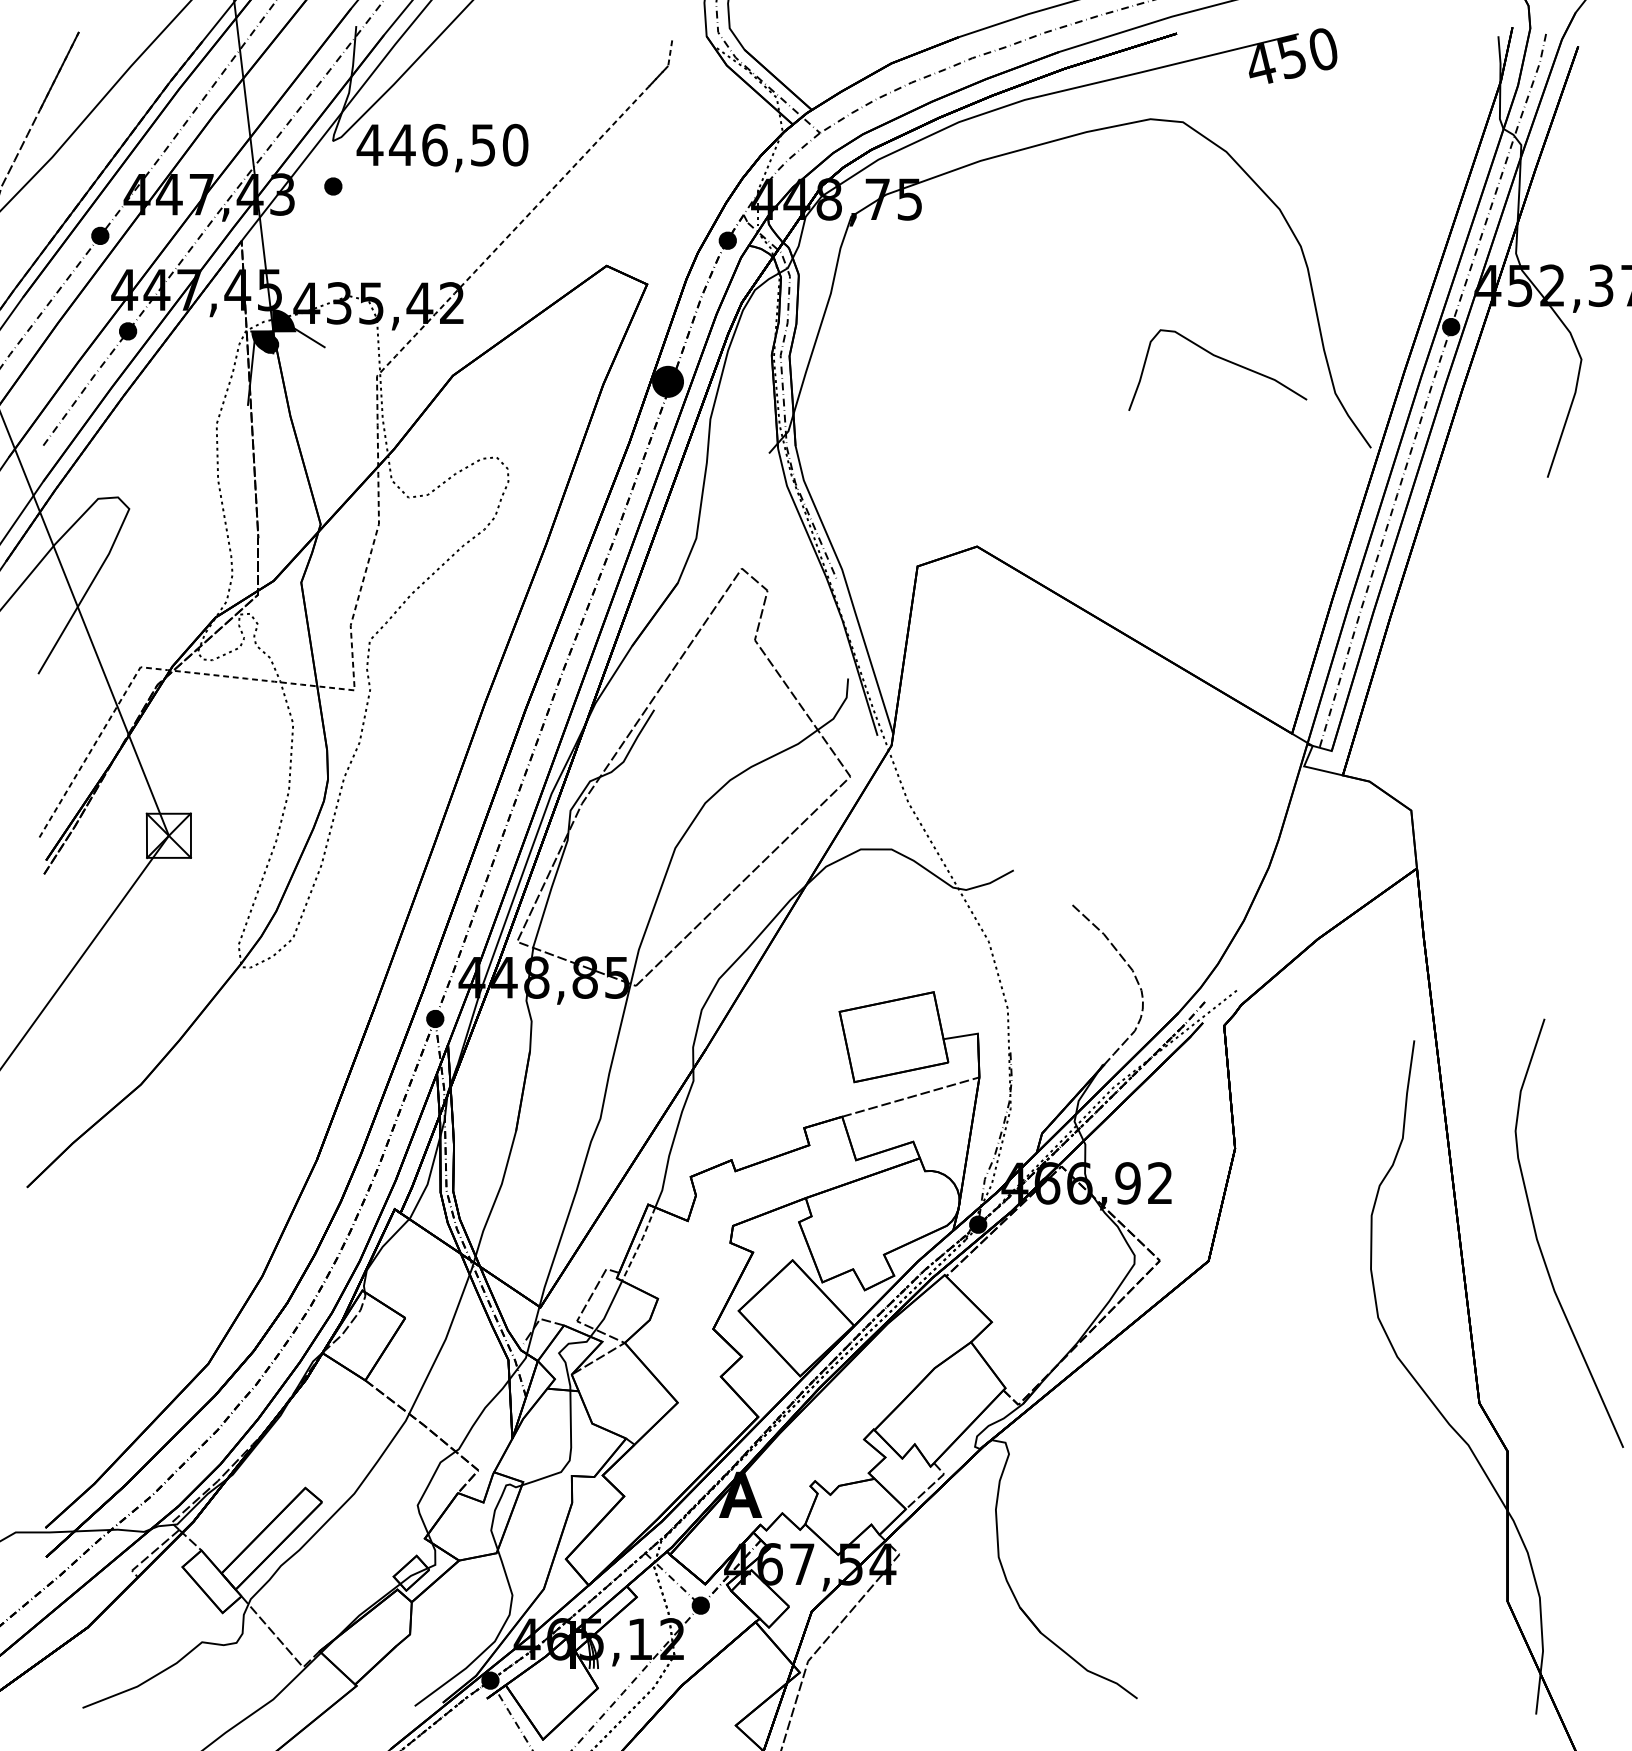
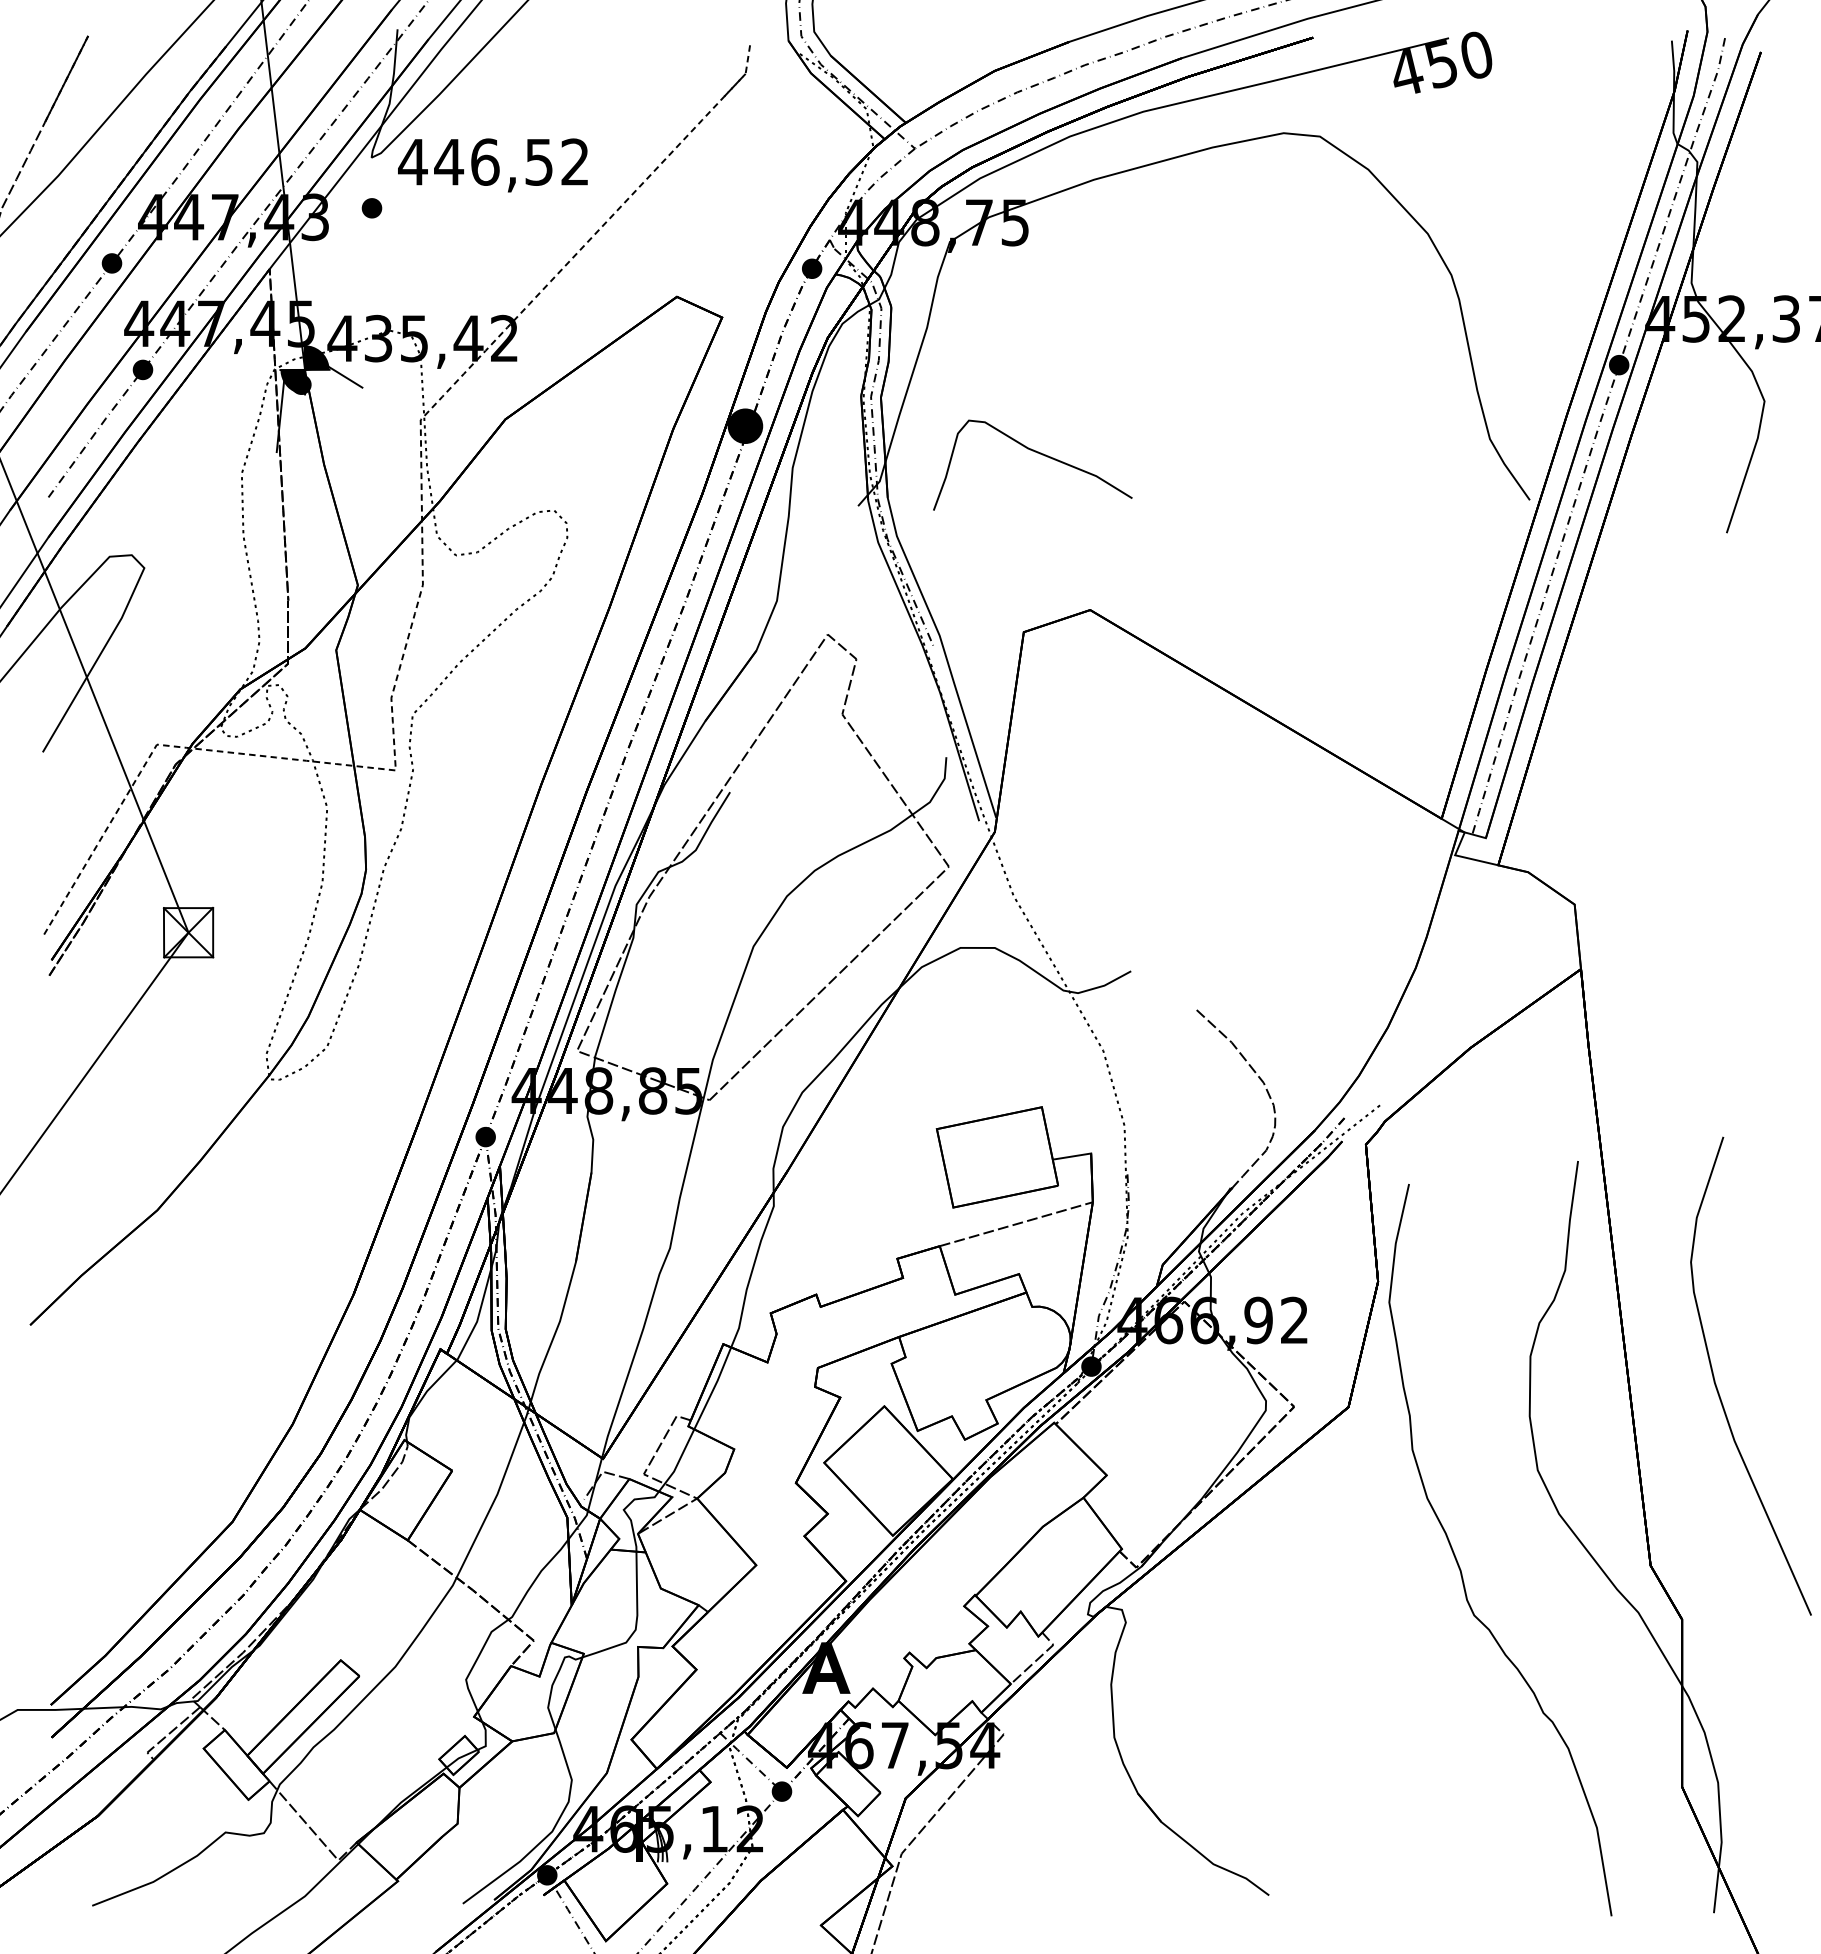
text: (515, 144) -> (575, 161), 446,50 -> 446,52
curve: (1222, 359) -> (1037, 453), moved
line: (639, 1244) -> (713, 1388), dashed -> solid
curve: (1308, 1402) -> (1459, 1564), added

